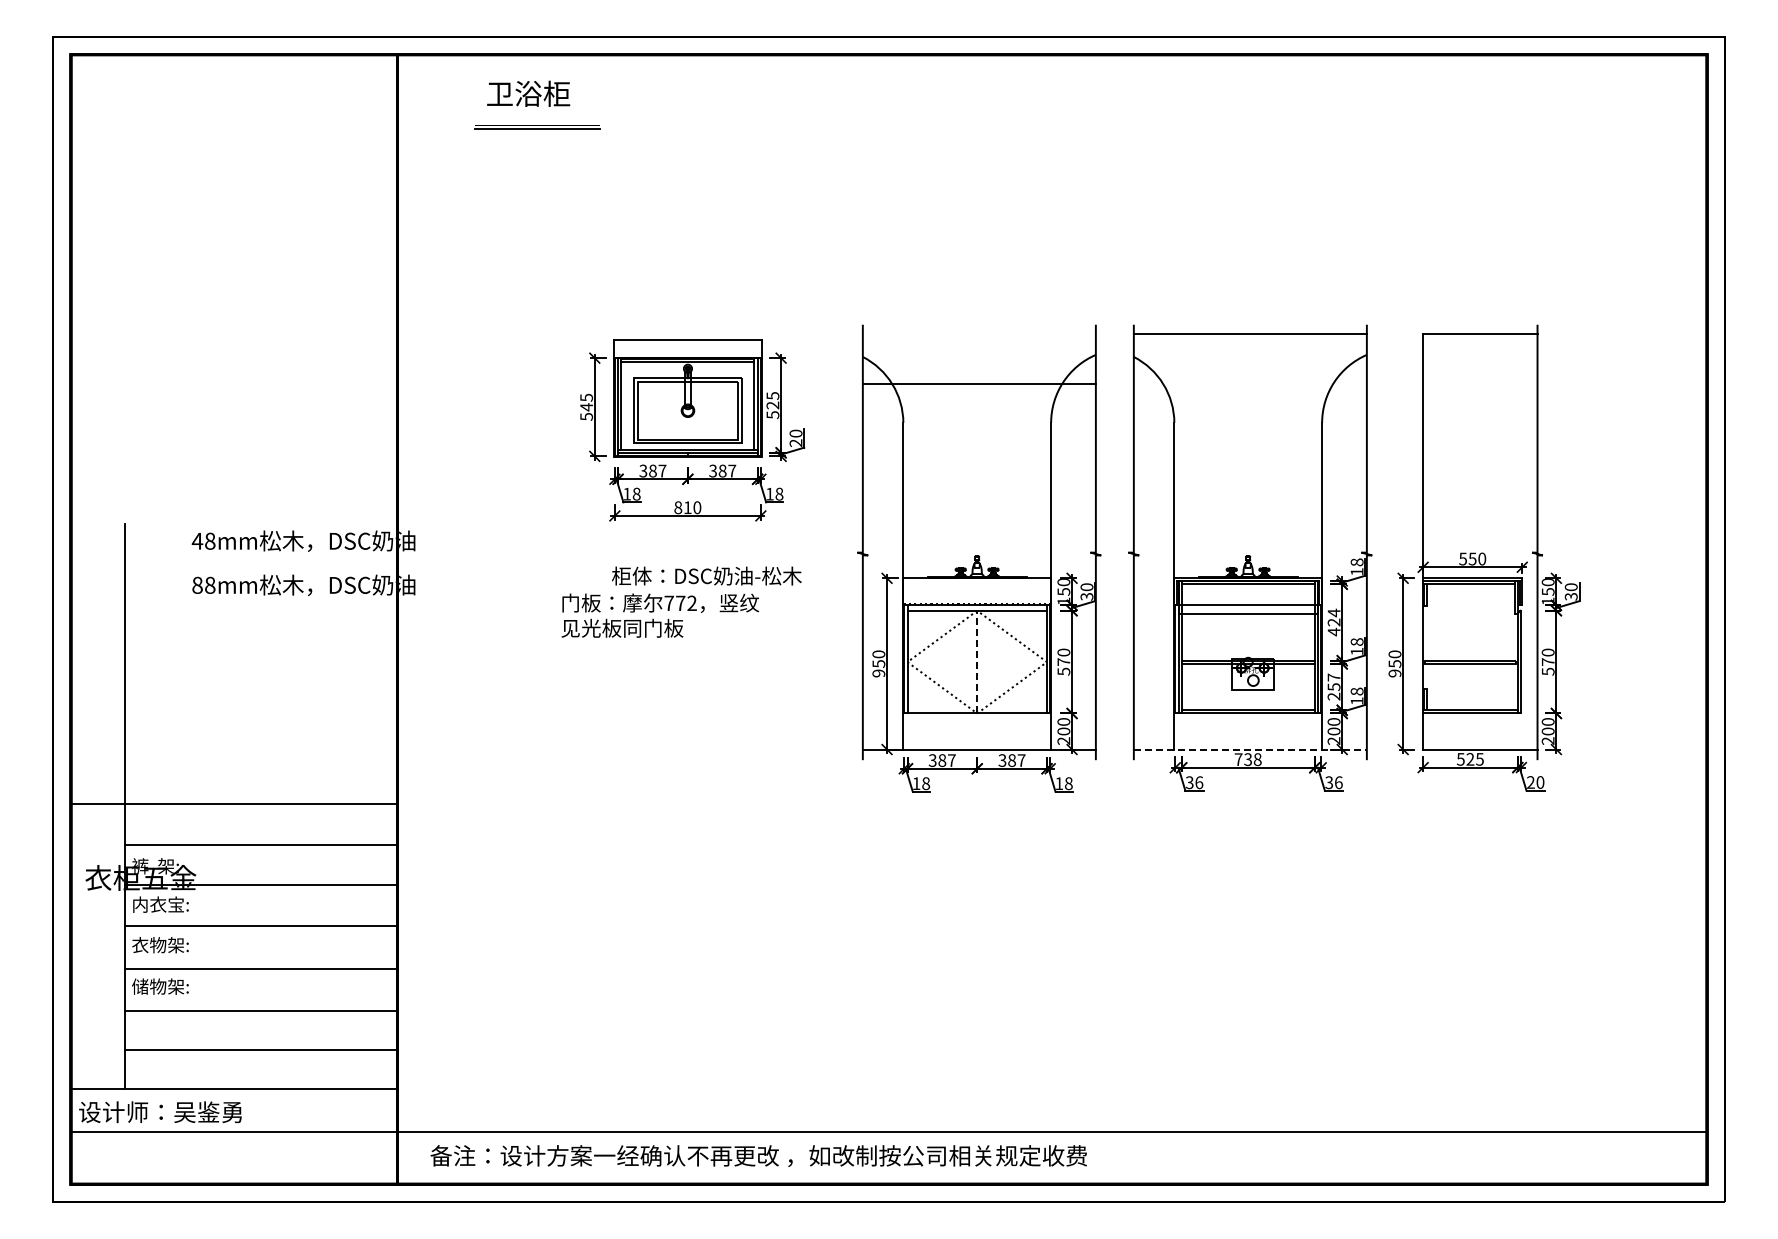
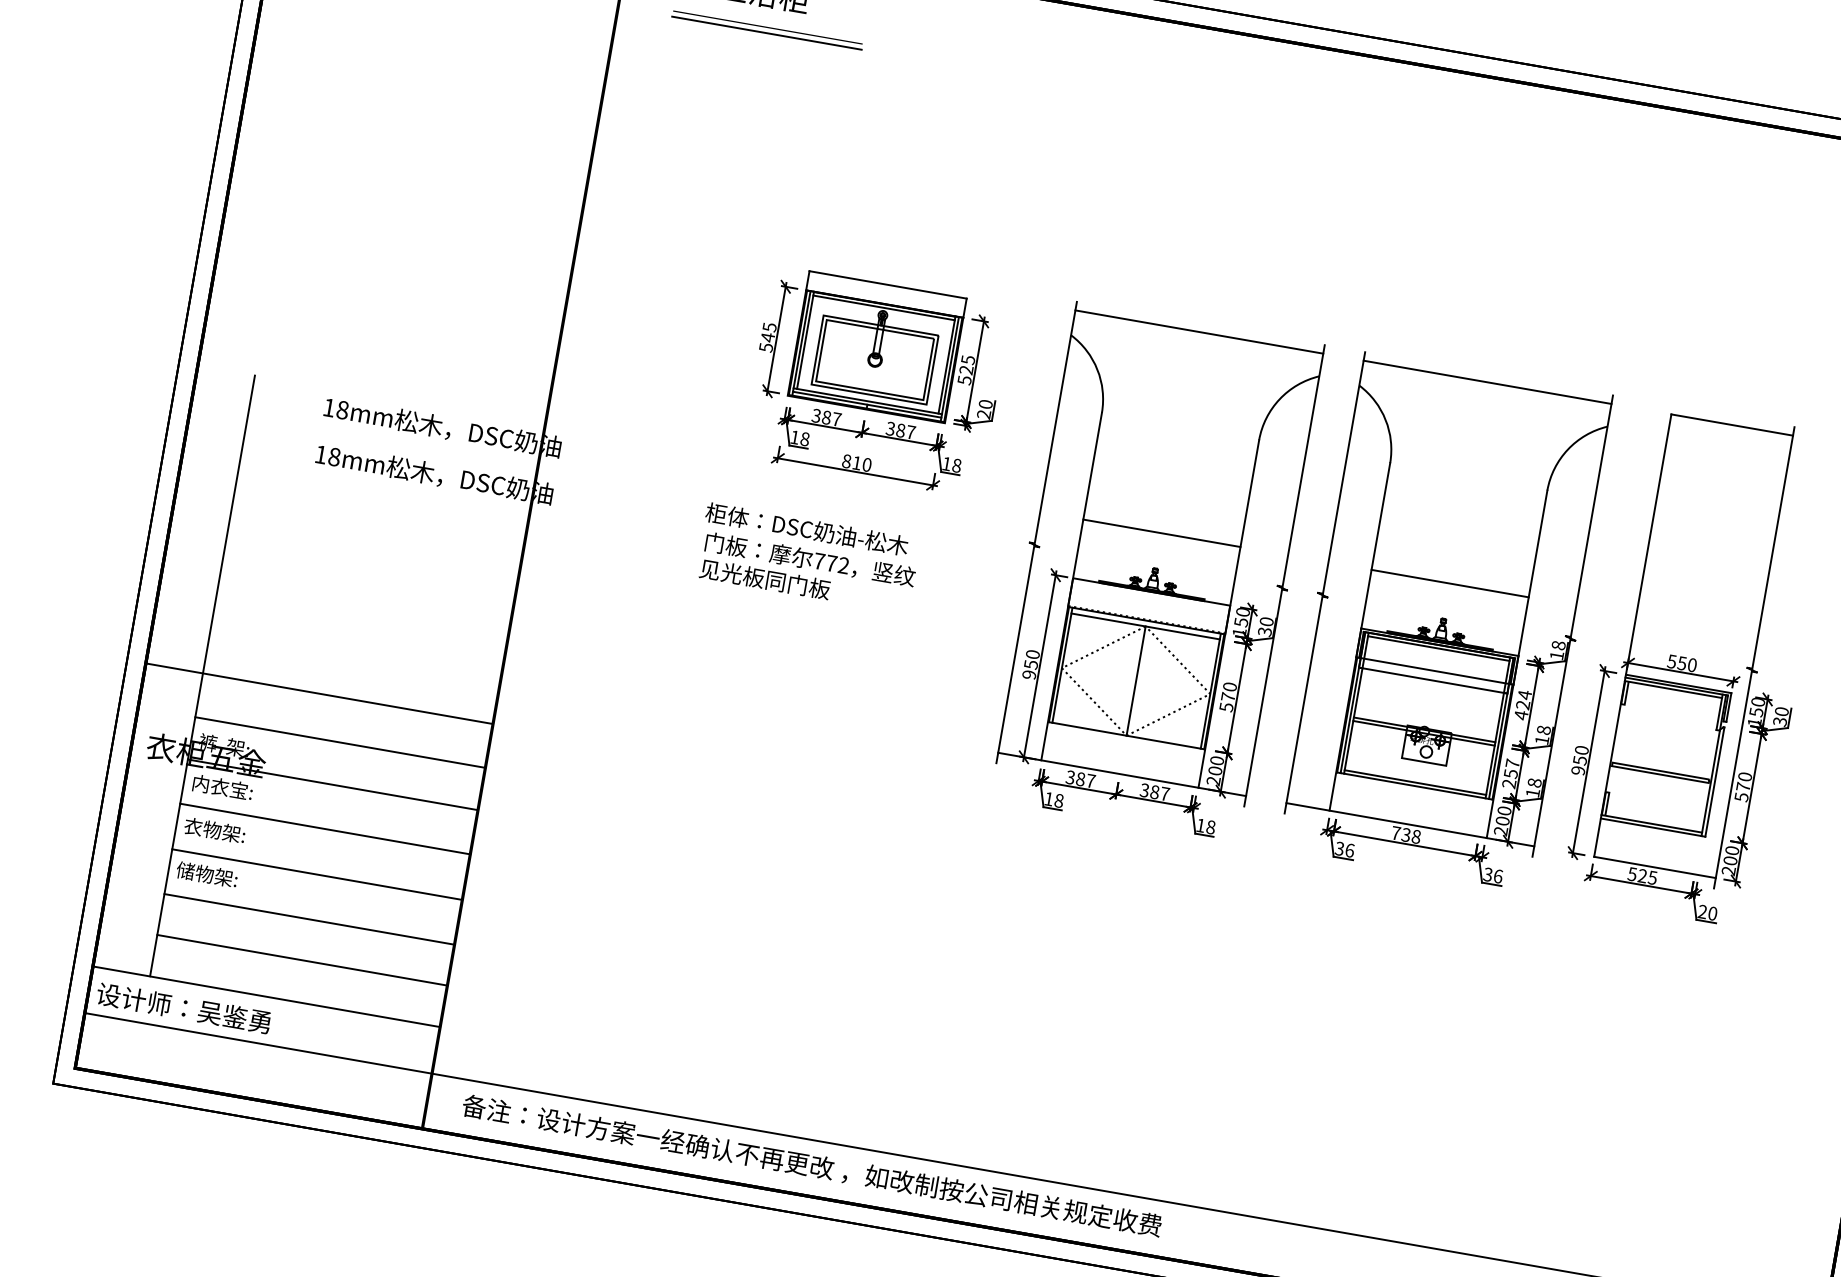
part: (536, 127) -> (766, 30), size x1.43
line: (978, 383) -> (1198, 331), moved
line: (977, 523) -> (1162, 533), added
line: (1248, 523) -> (1450, 584), added
text: (197, 541) -> (329, 408), 48mm -> 18mm
text: (706, 575) -> (806, 528), moved
text: (197, 584) -> (321, 453), 88mm -> 18mm
line: (977, 661) -> (1136, 680), dashed -> solid
line: (1250, 749) -> (1410, 824), dashed -> solid

